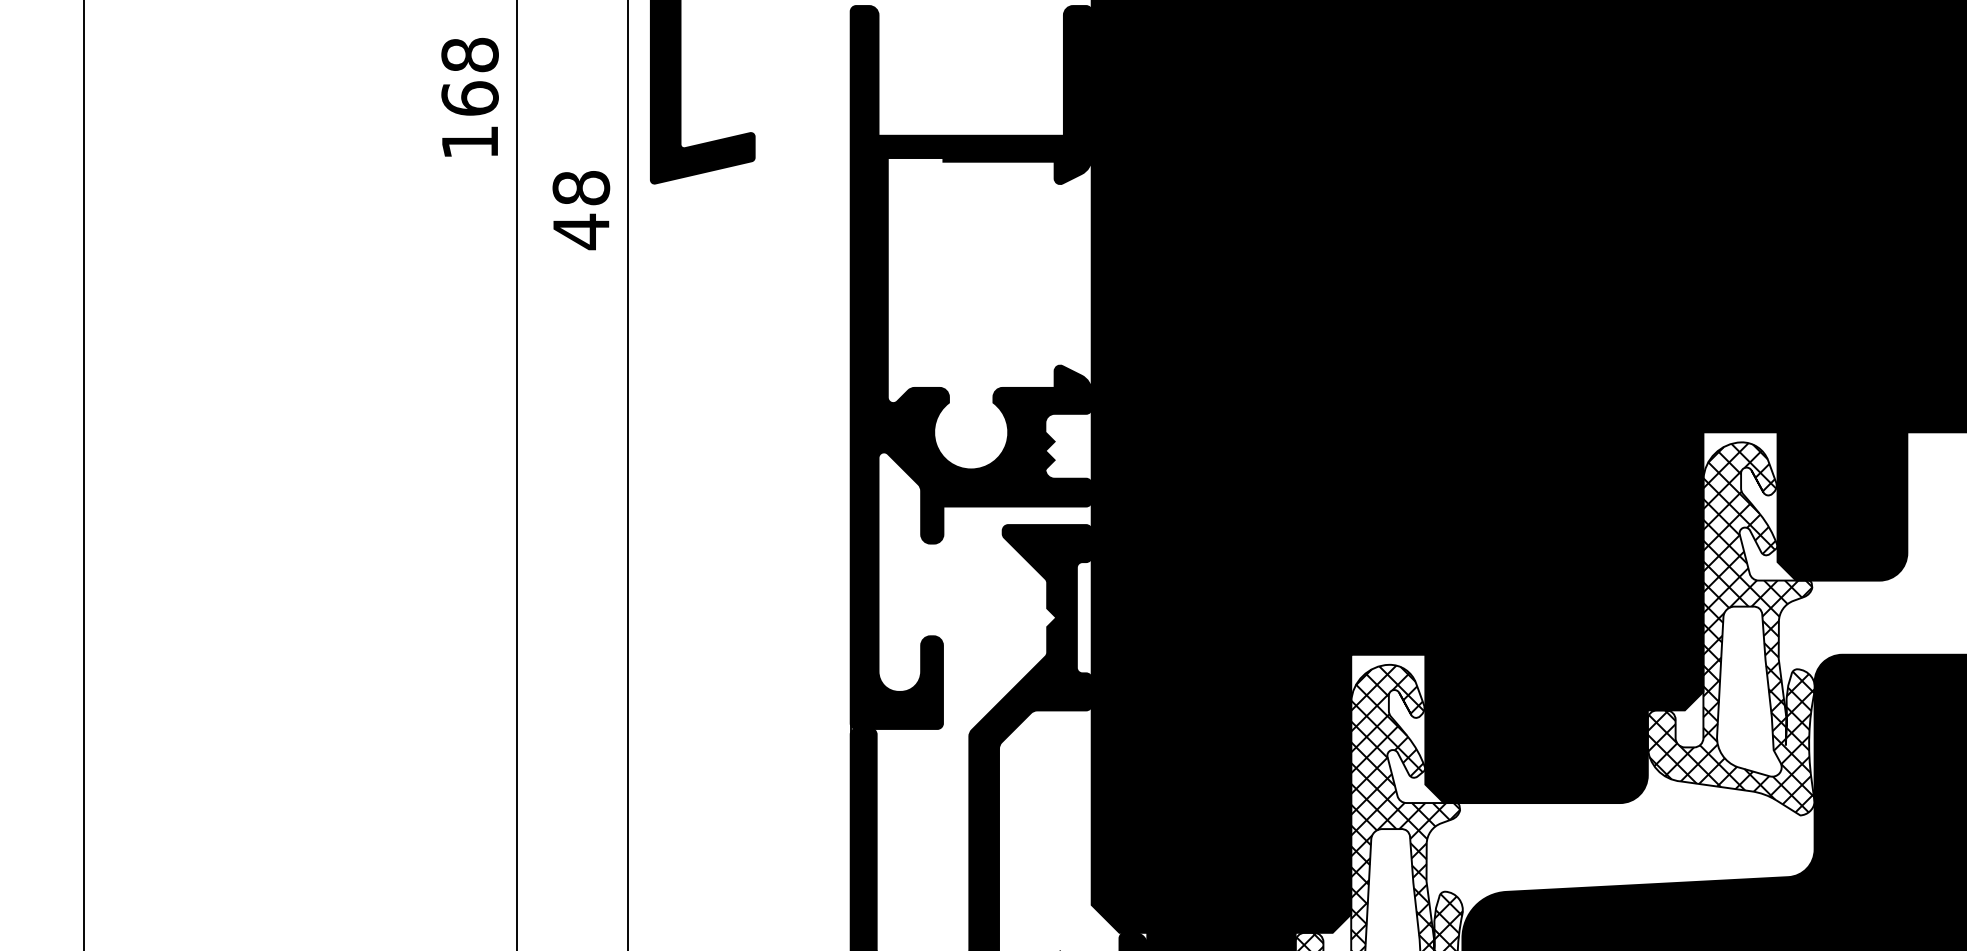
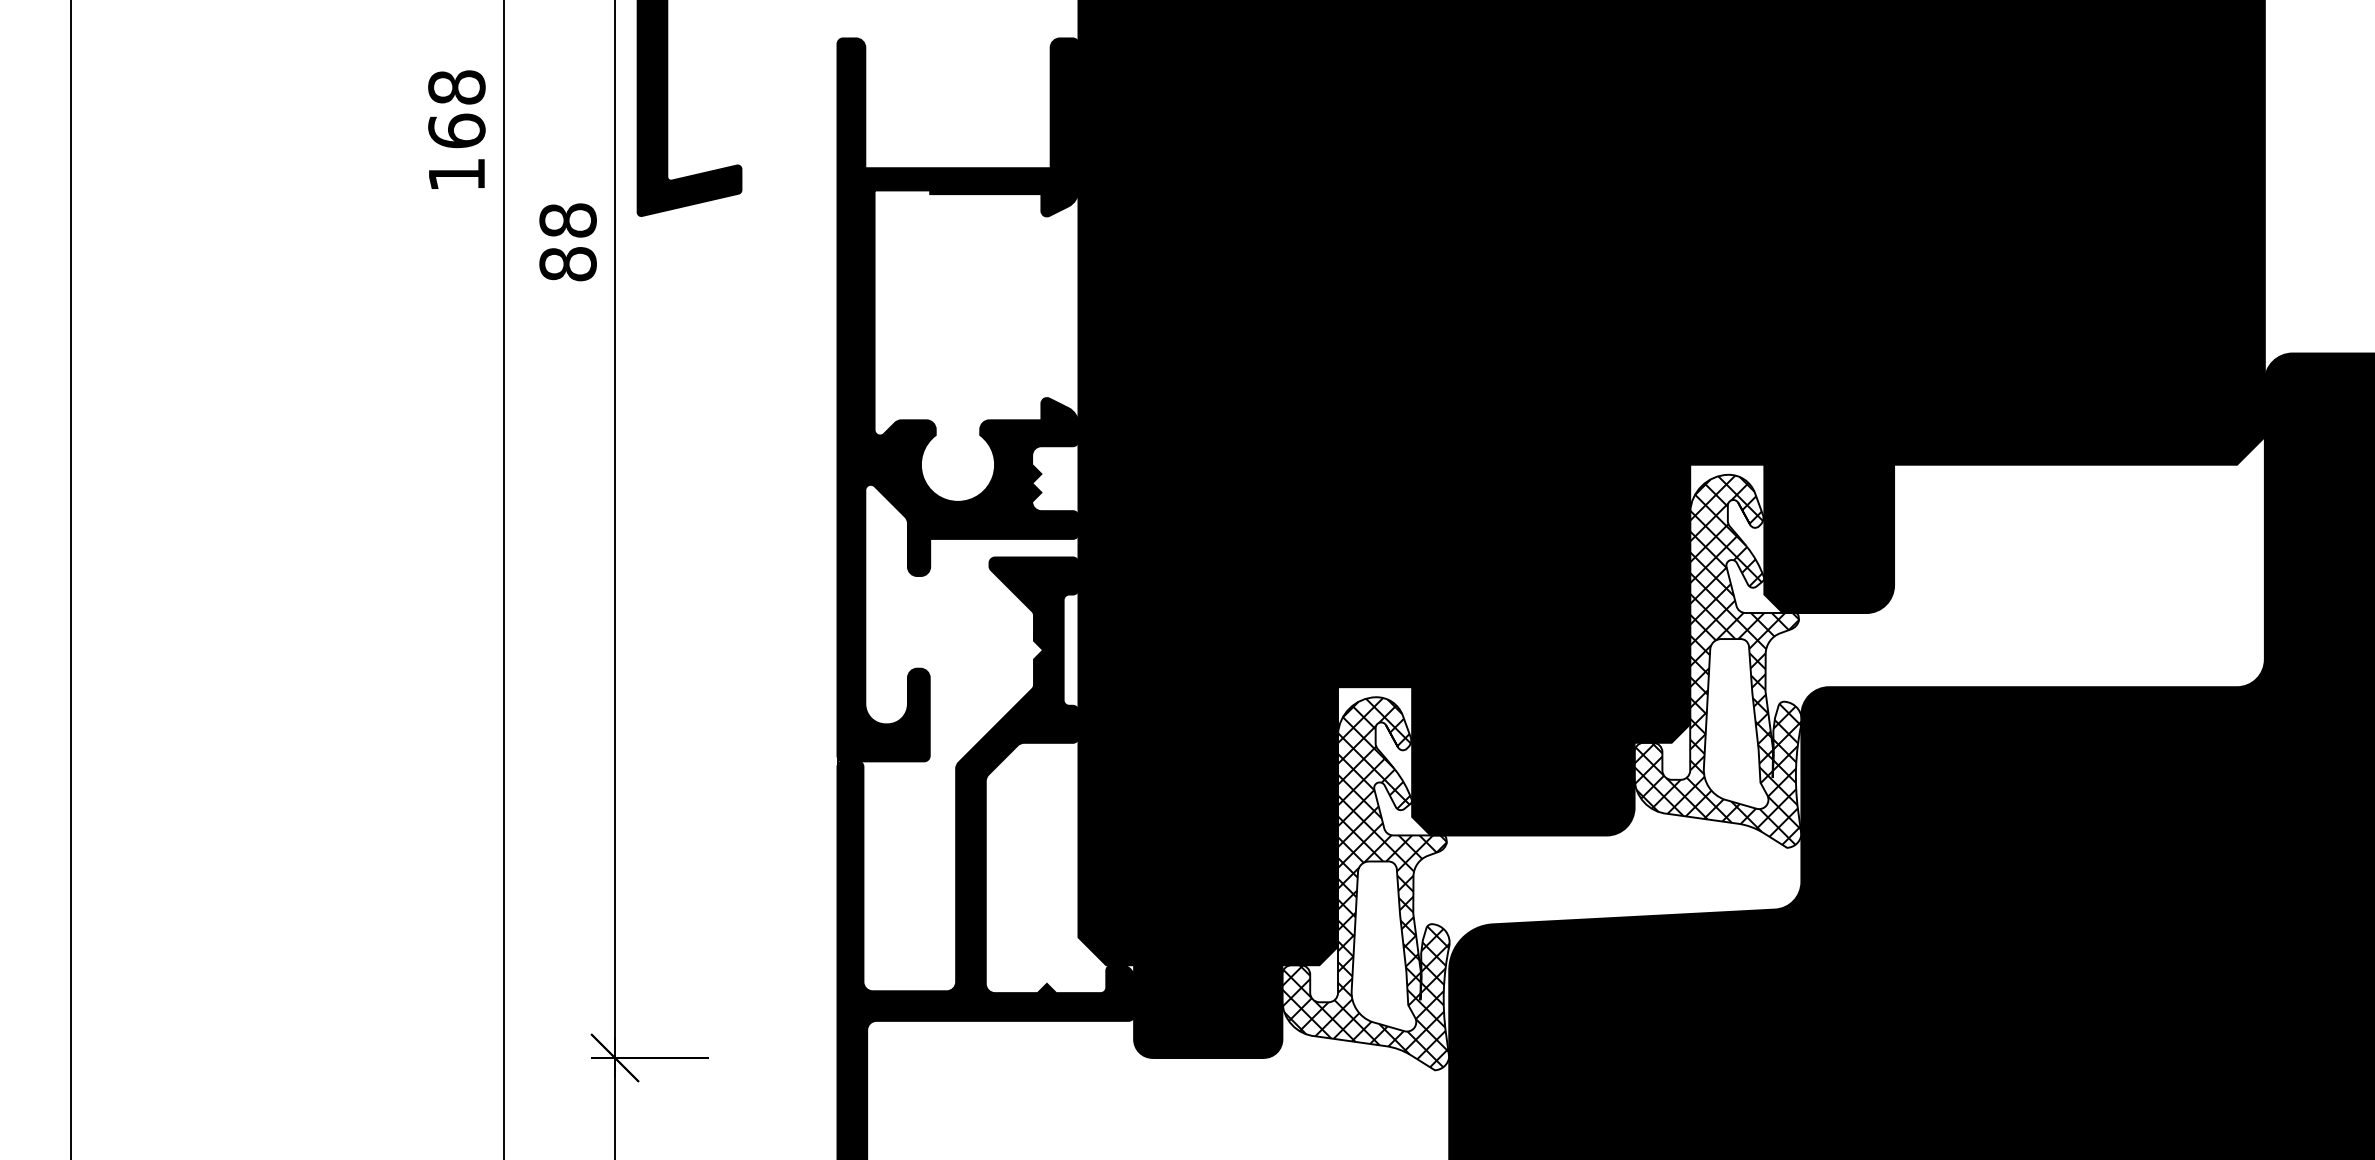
text: (580, 232) -> (567, 264), 48 -> 88

